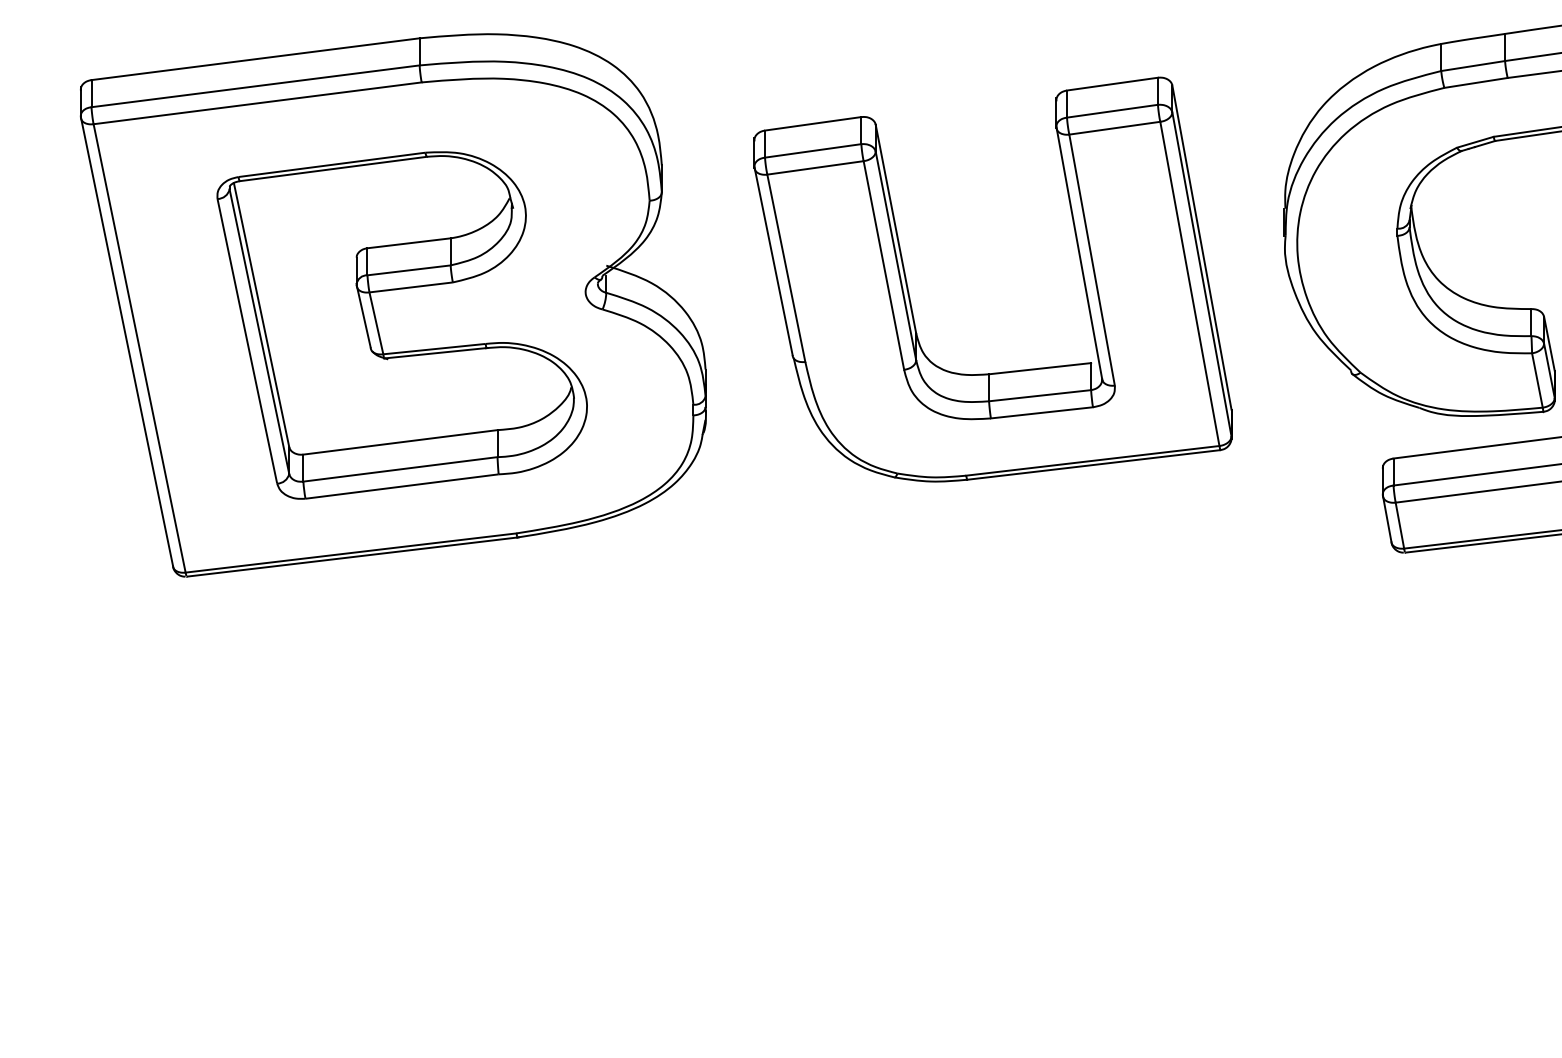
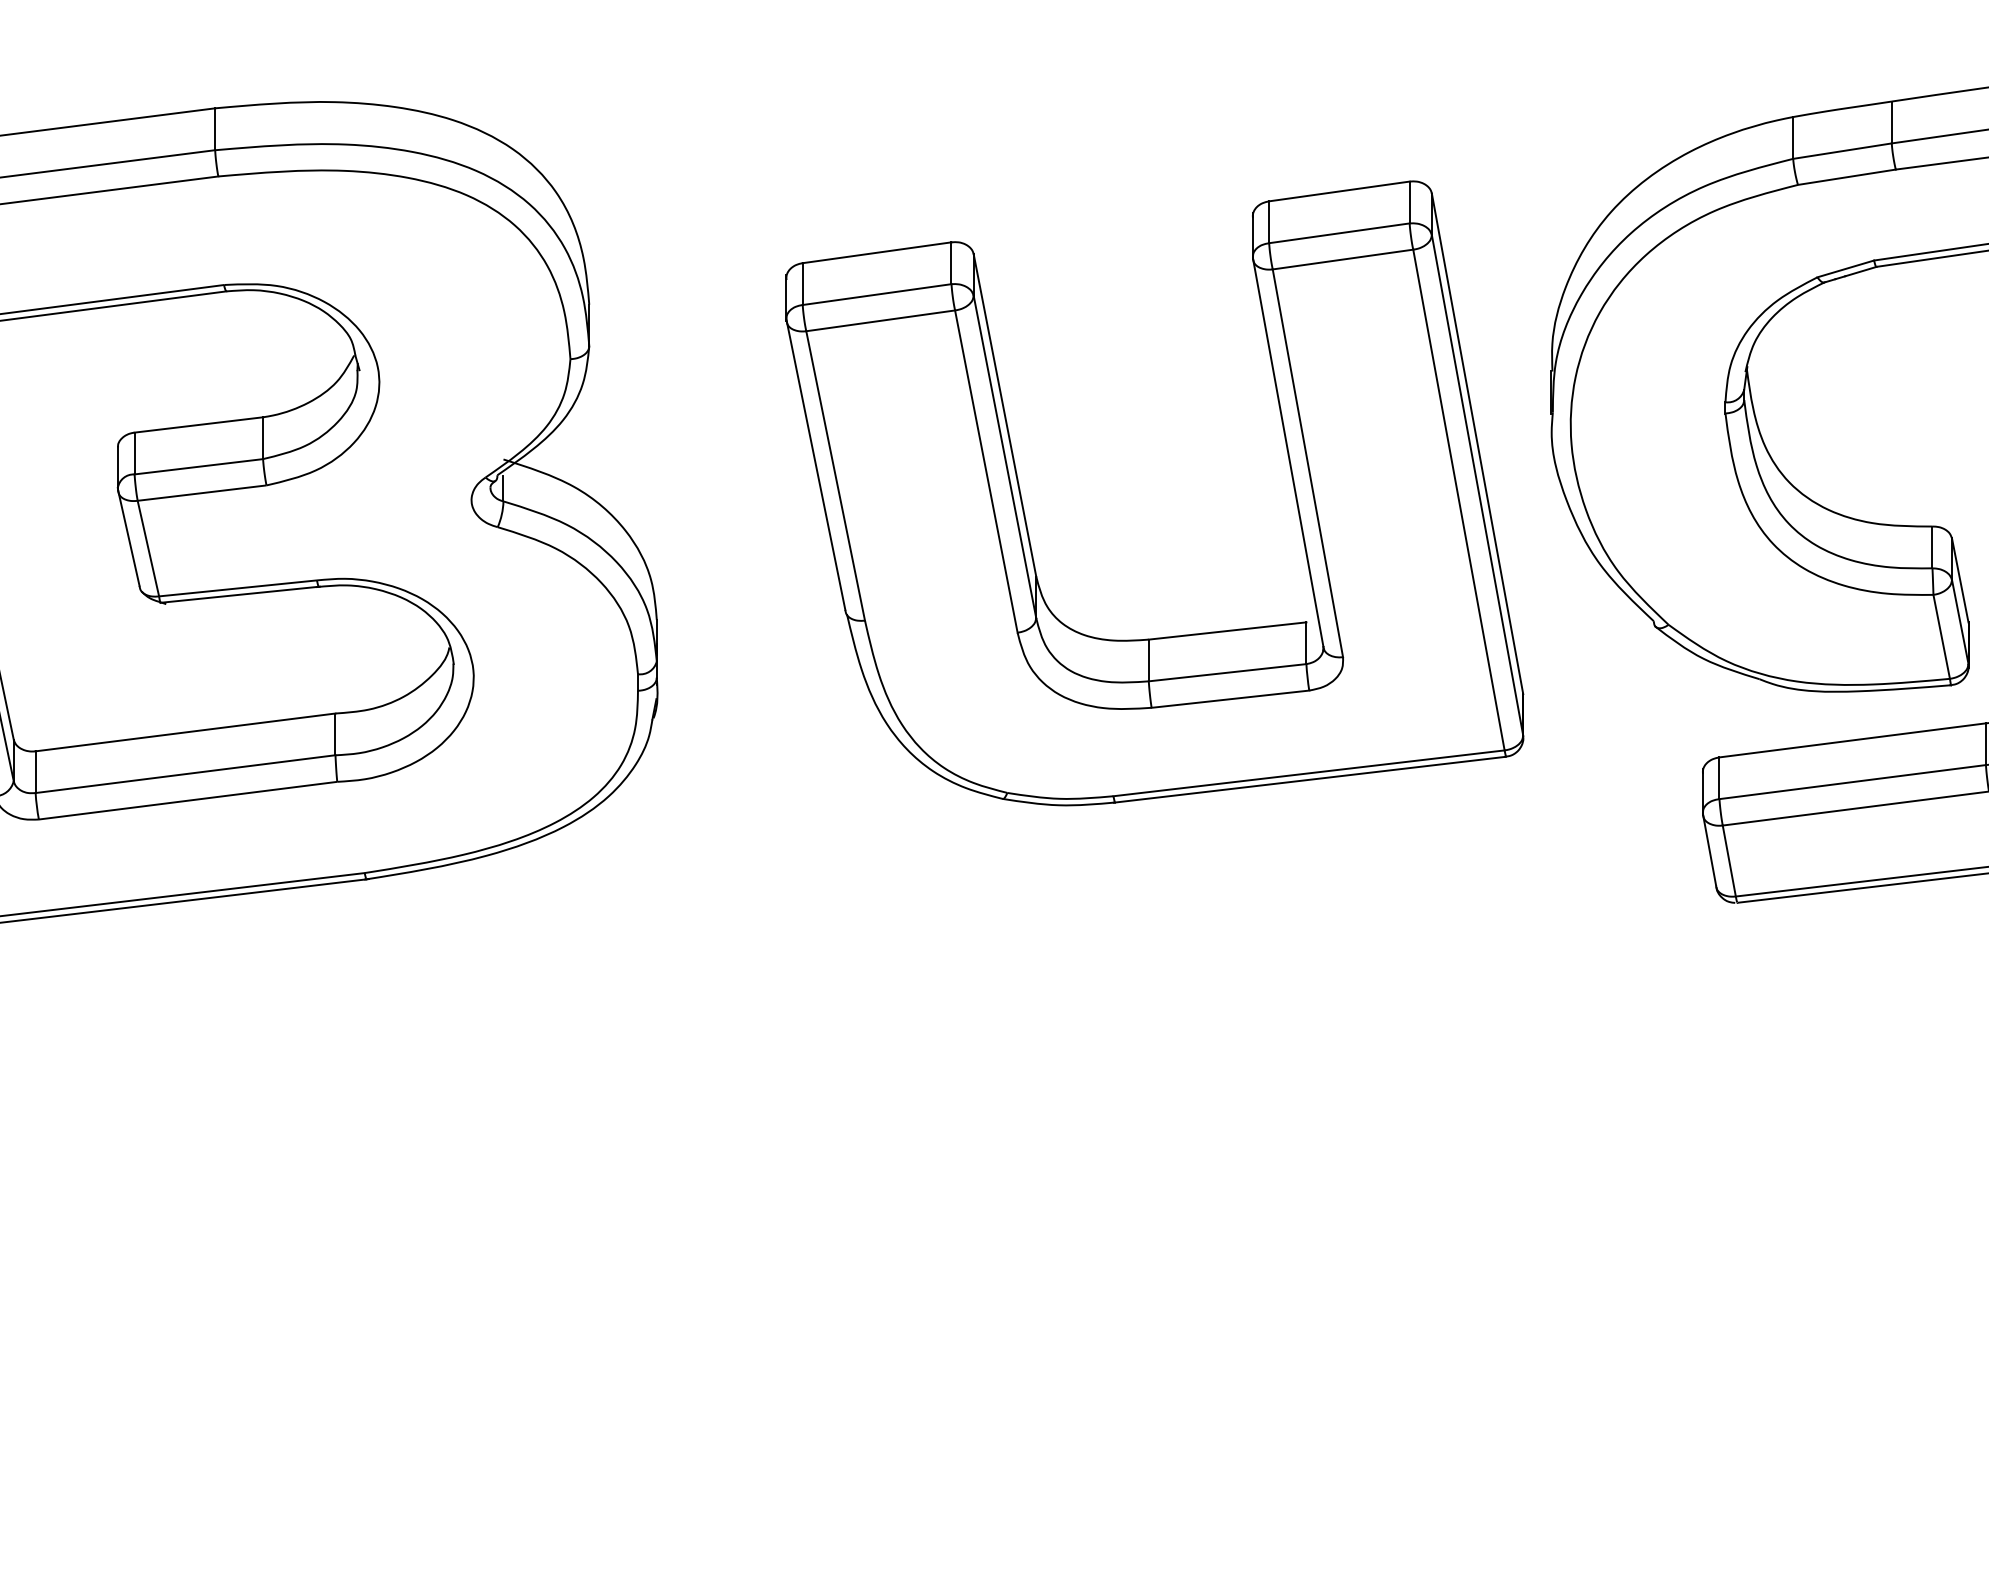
part: (910, 297) -> (1027, 521), moved

